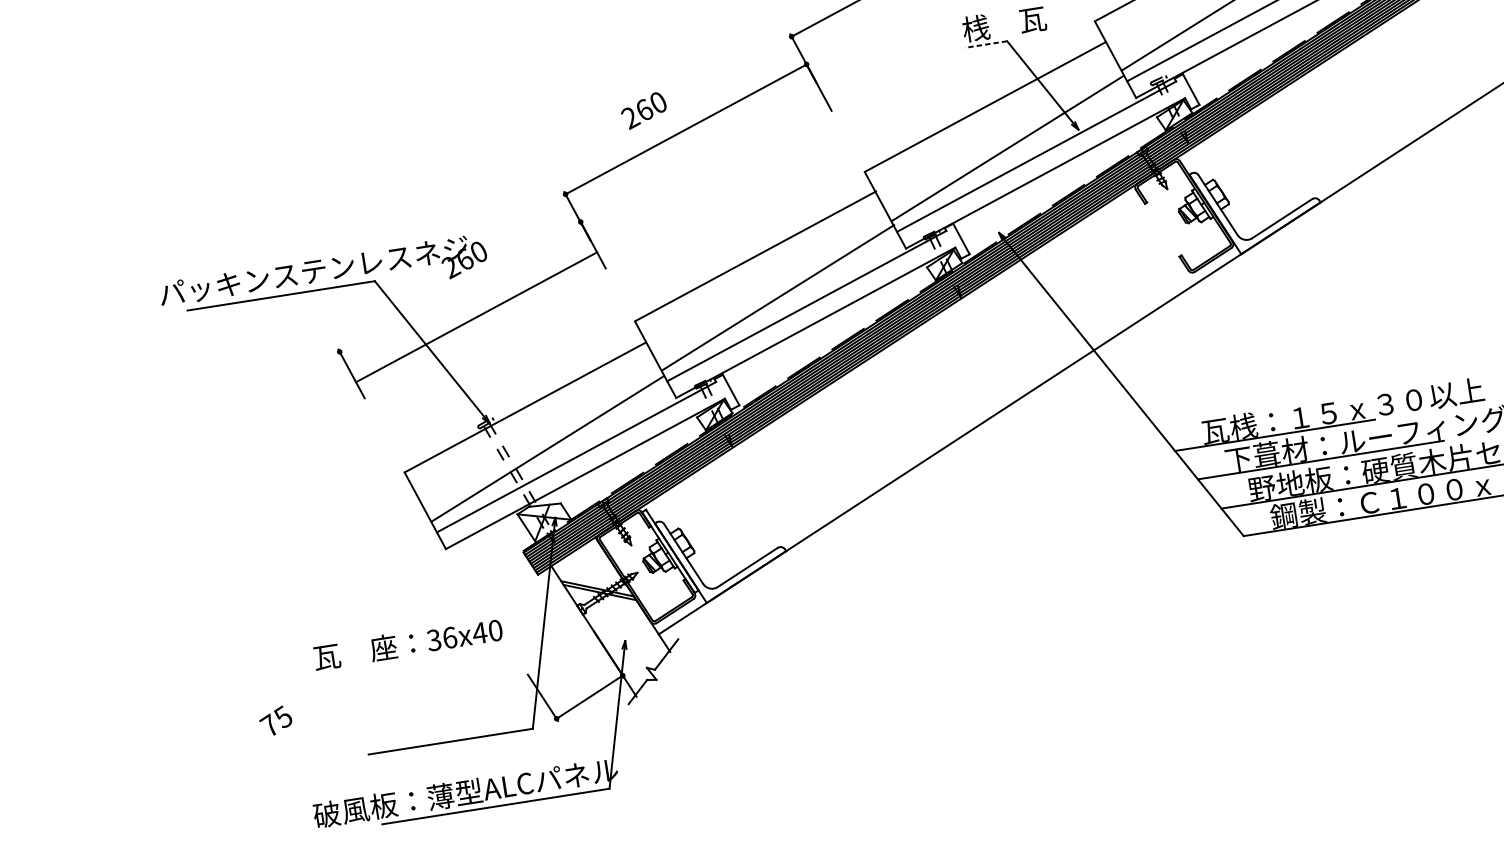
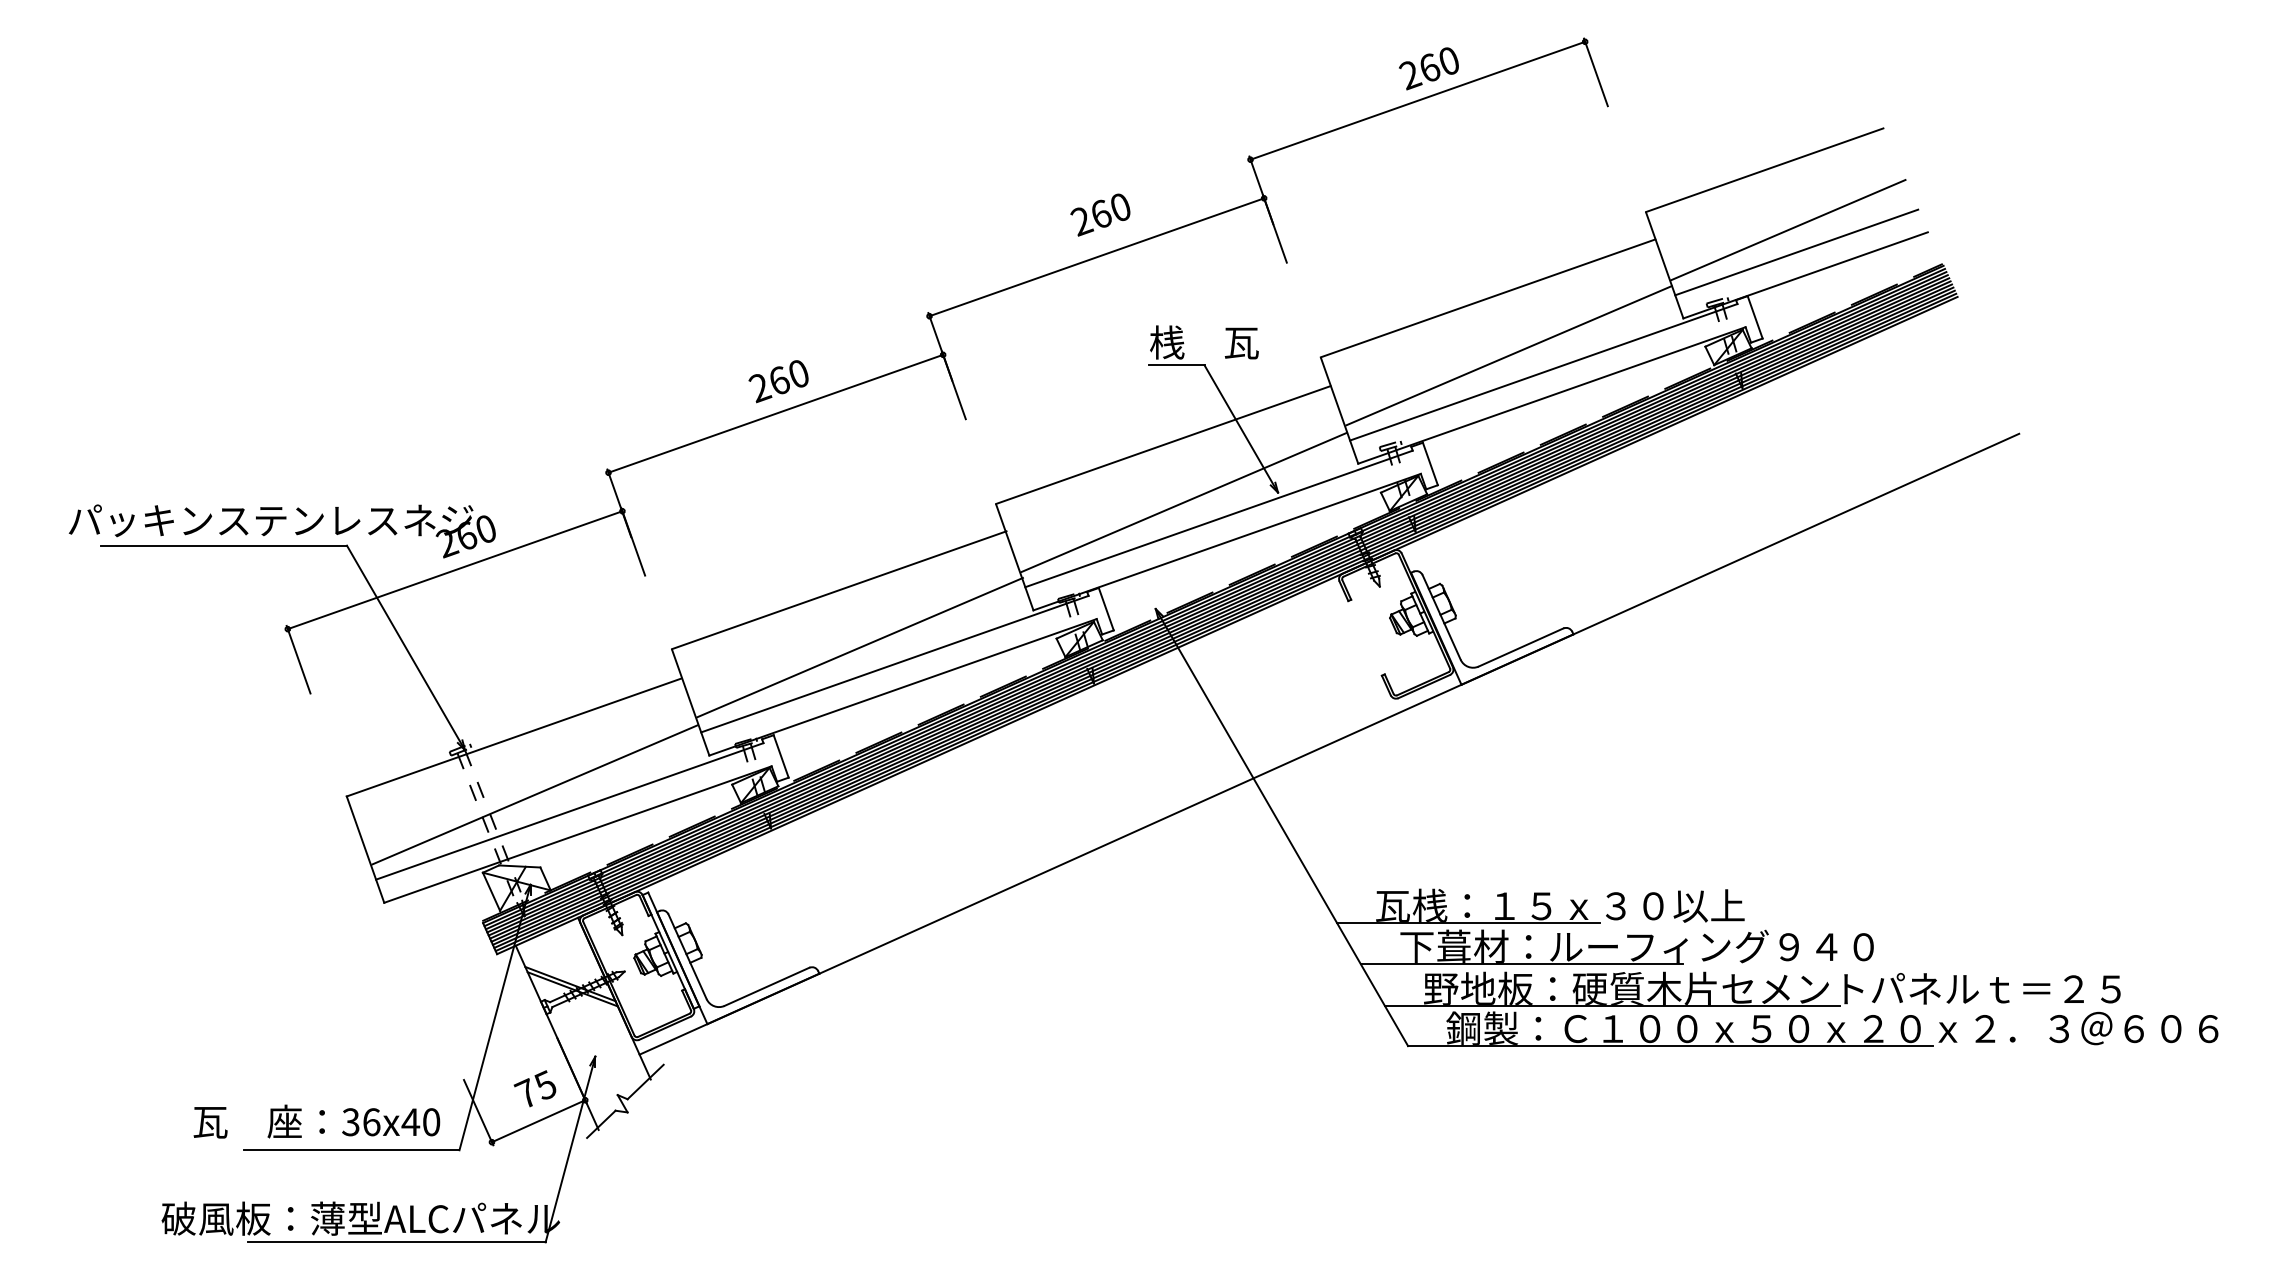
line: (985, 44) -> (1176, 365), dashed -> solid
text: (643, 110) -> (778, 381), moved
line: (476, 317) -> (454, 570), moved
text: (407, 643) -> (316, 1121), moved
text: (275, 720) -> (534, 1088), moved

